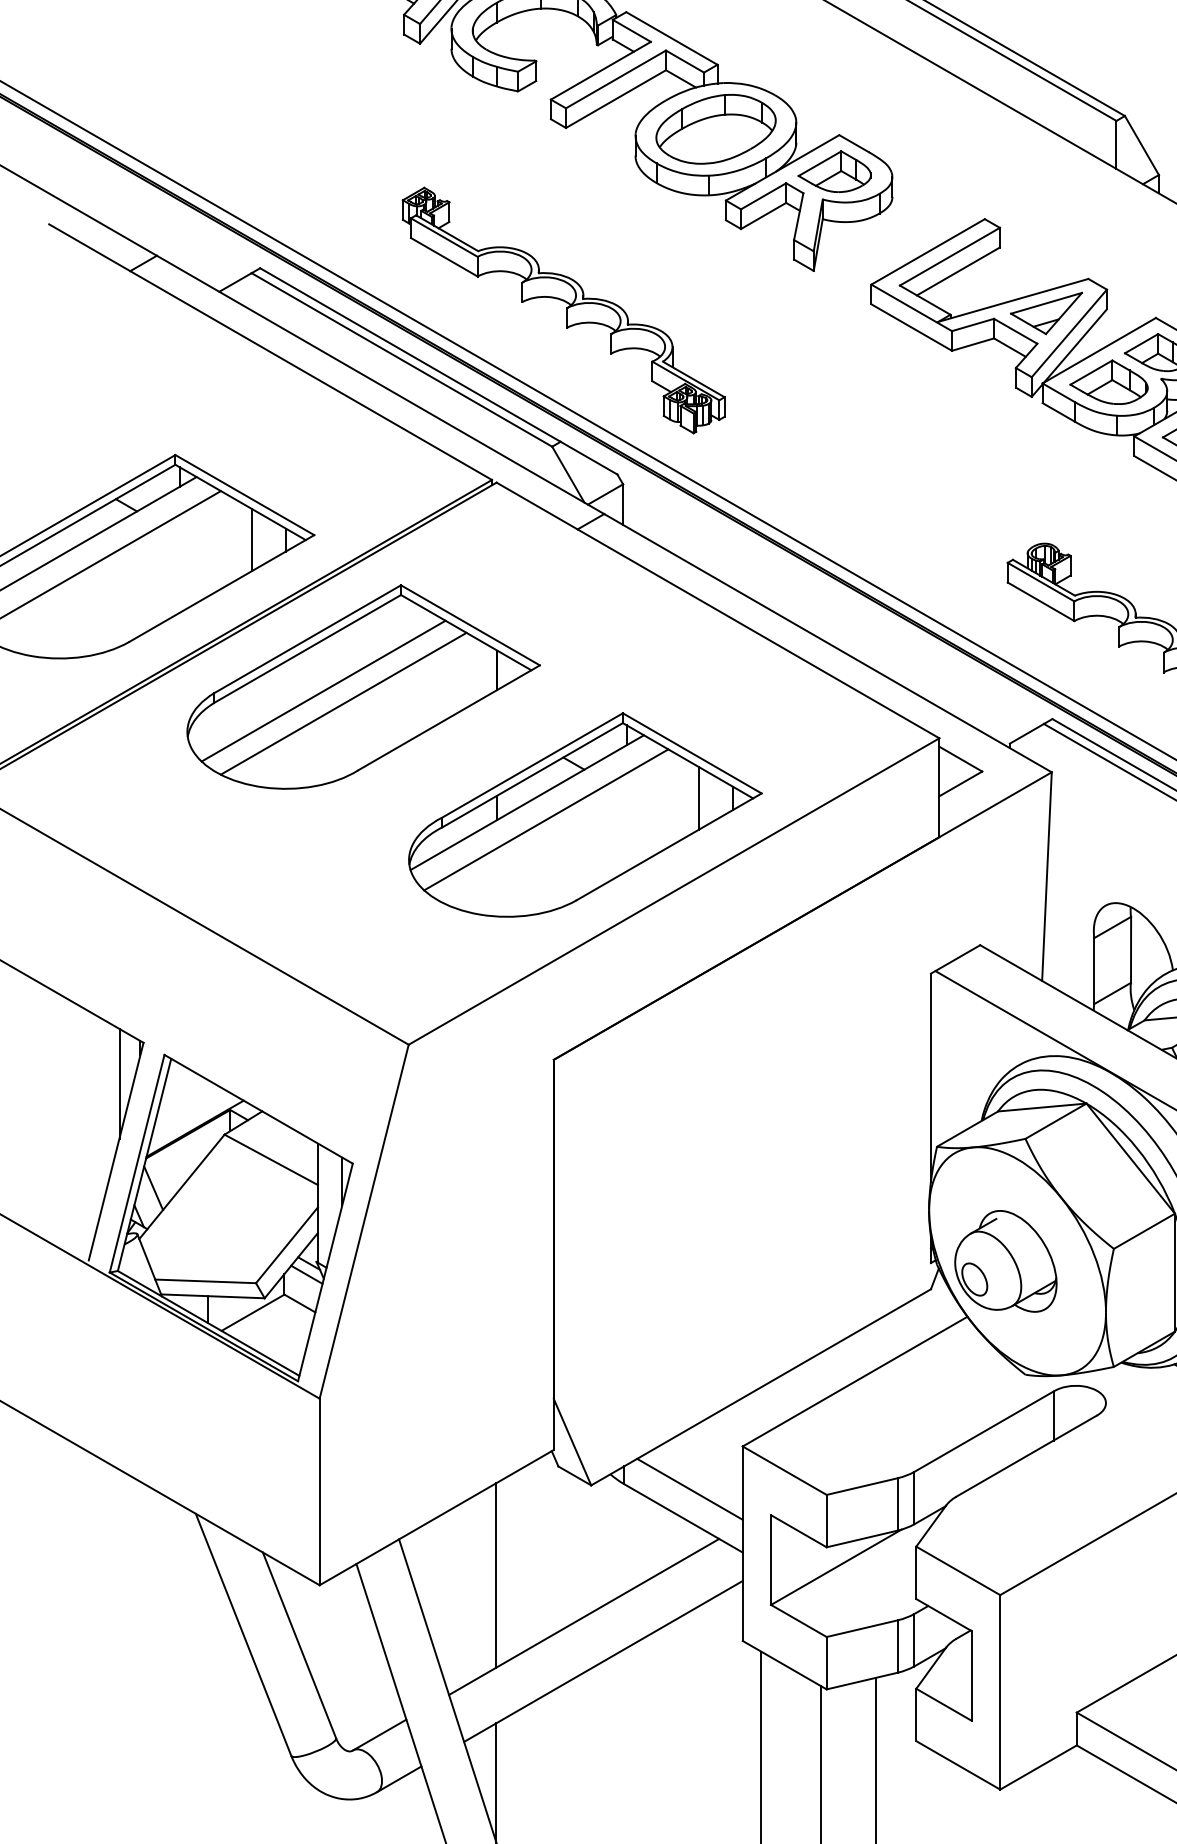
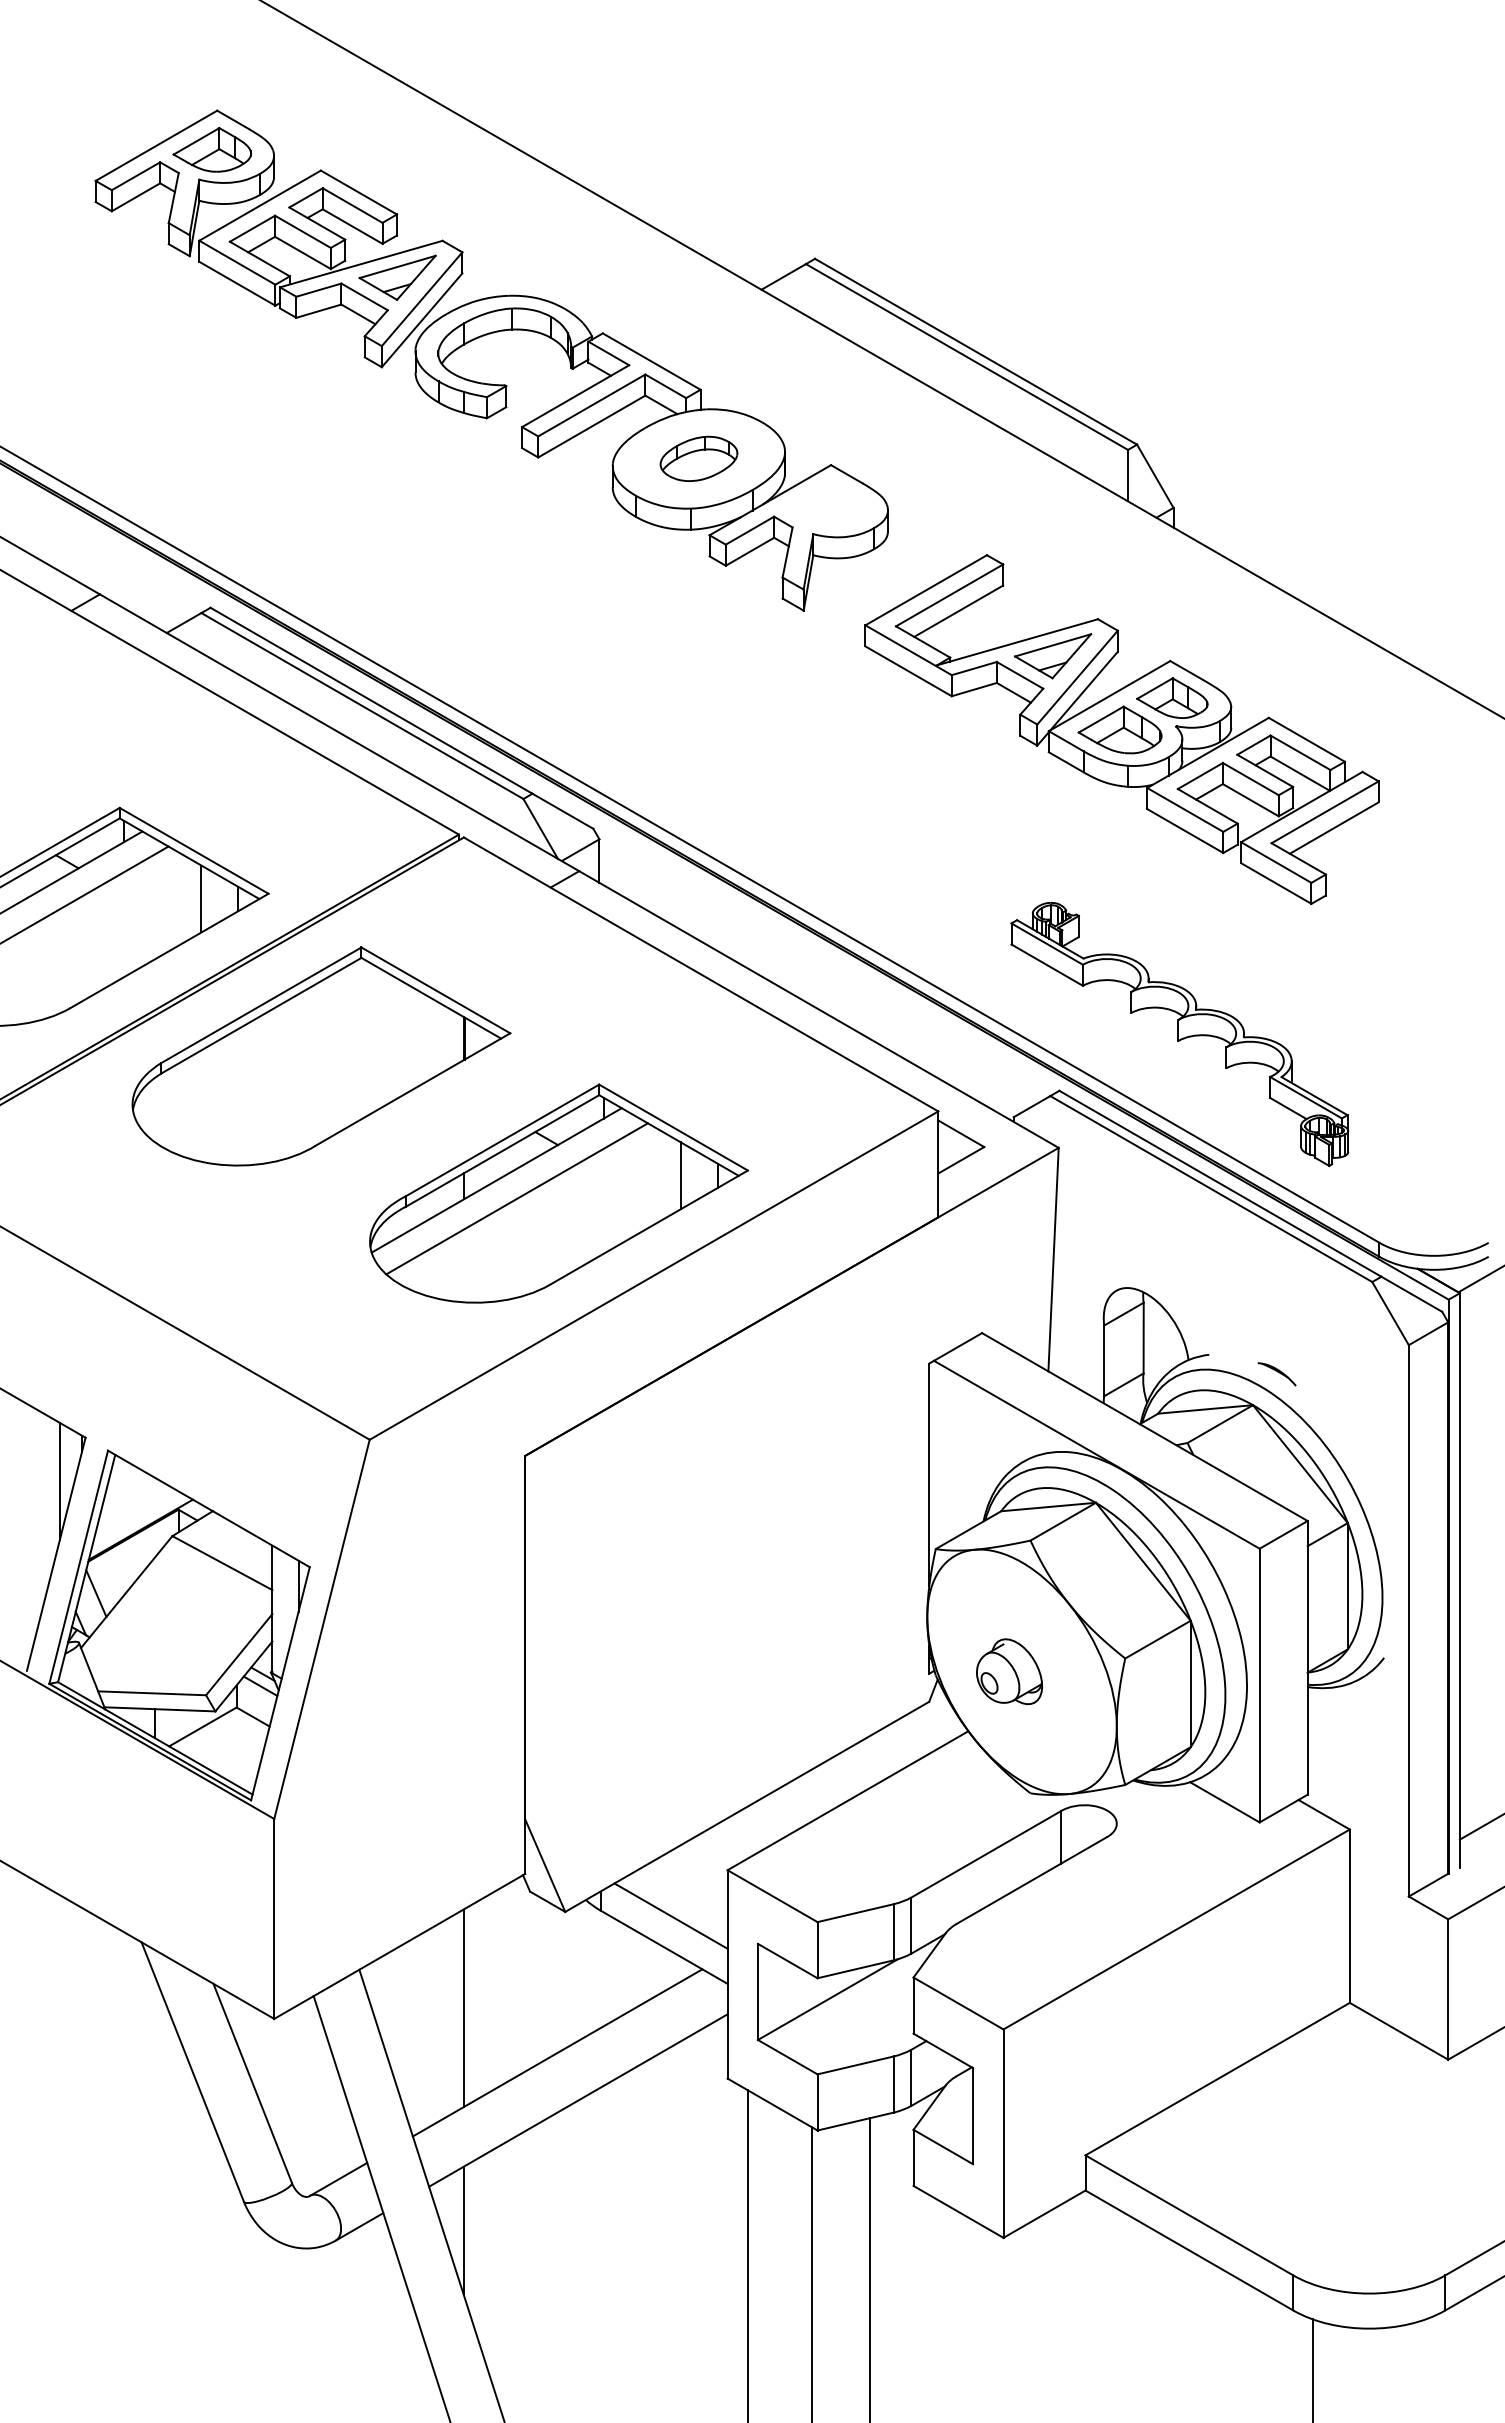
part: (715, 128) -> (698, 458), size x0.6
part: (834, 171) -> (825, 504), removed
part: (563, 309) -> (535, 652), removed
line: (323, 690) -> (278, 1060), removed
line: (343, 703) -> (299, 1074), removed
part: (1005, 1261) -> (1009, 1671), size x0.6

